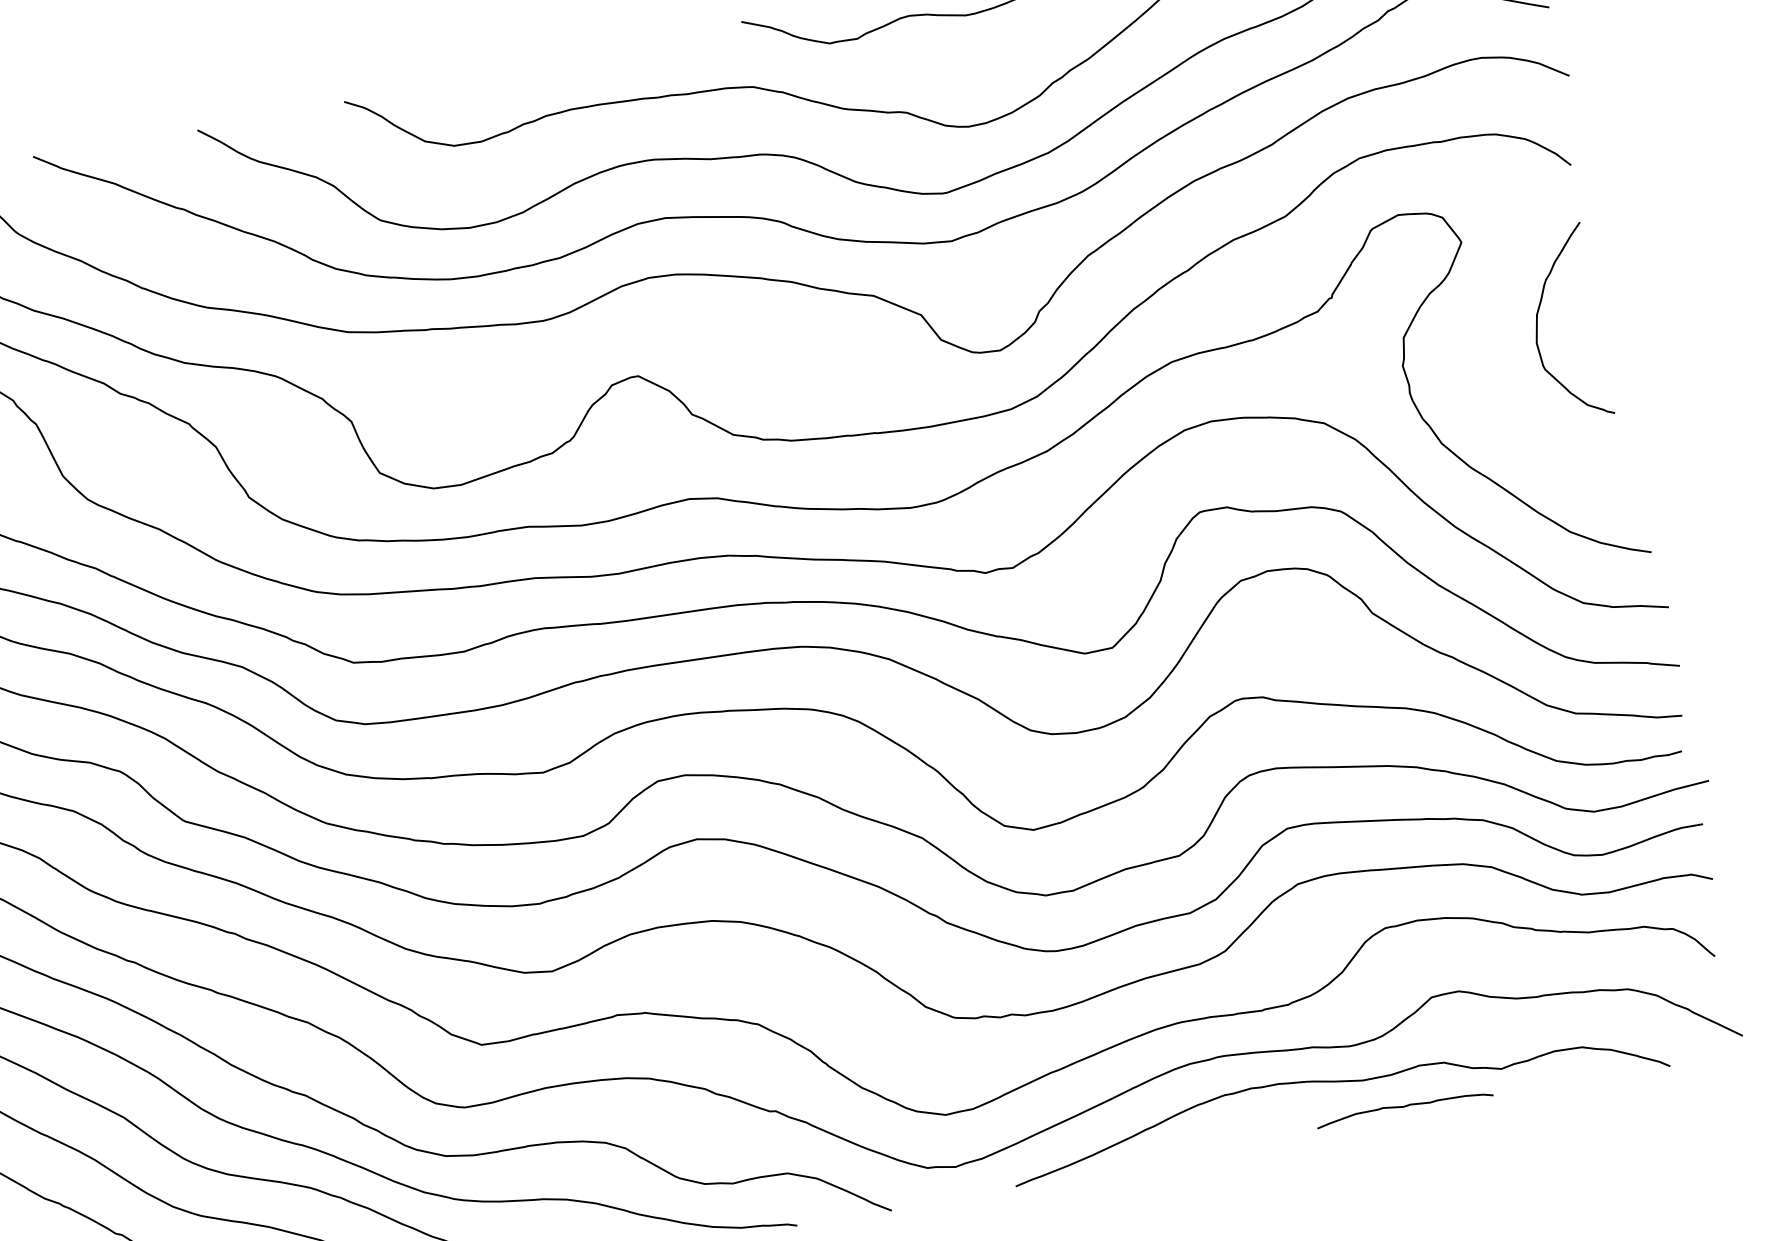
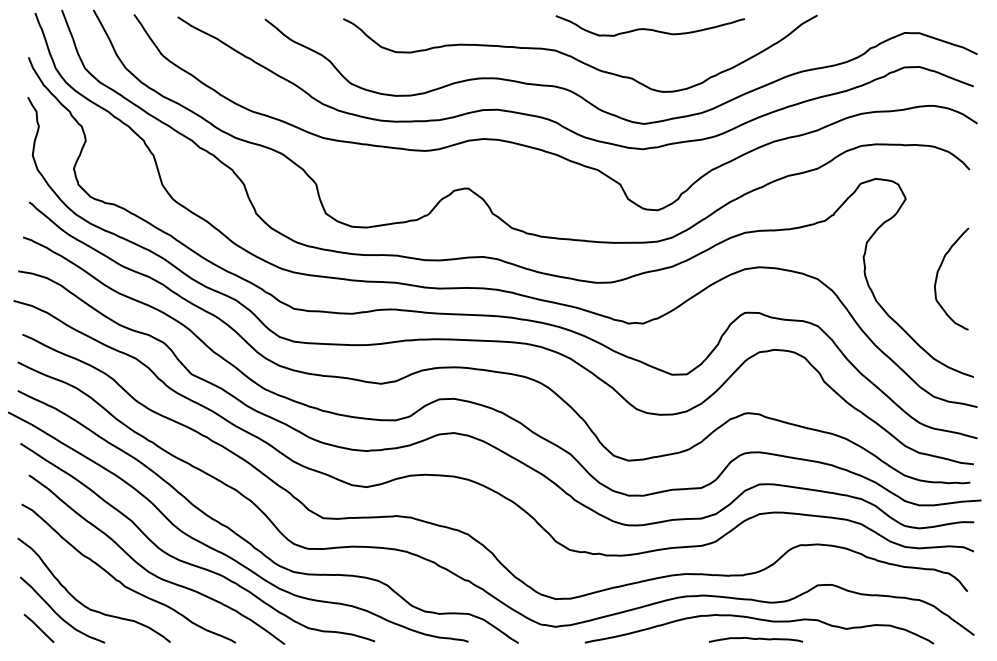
curve: (1539, 319) -> (938, 274), moved
curve: (1405, 1107) -> (756, 639), moved

